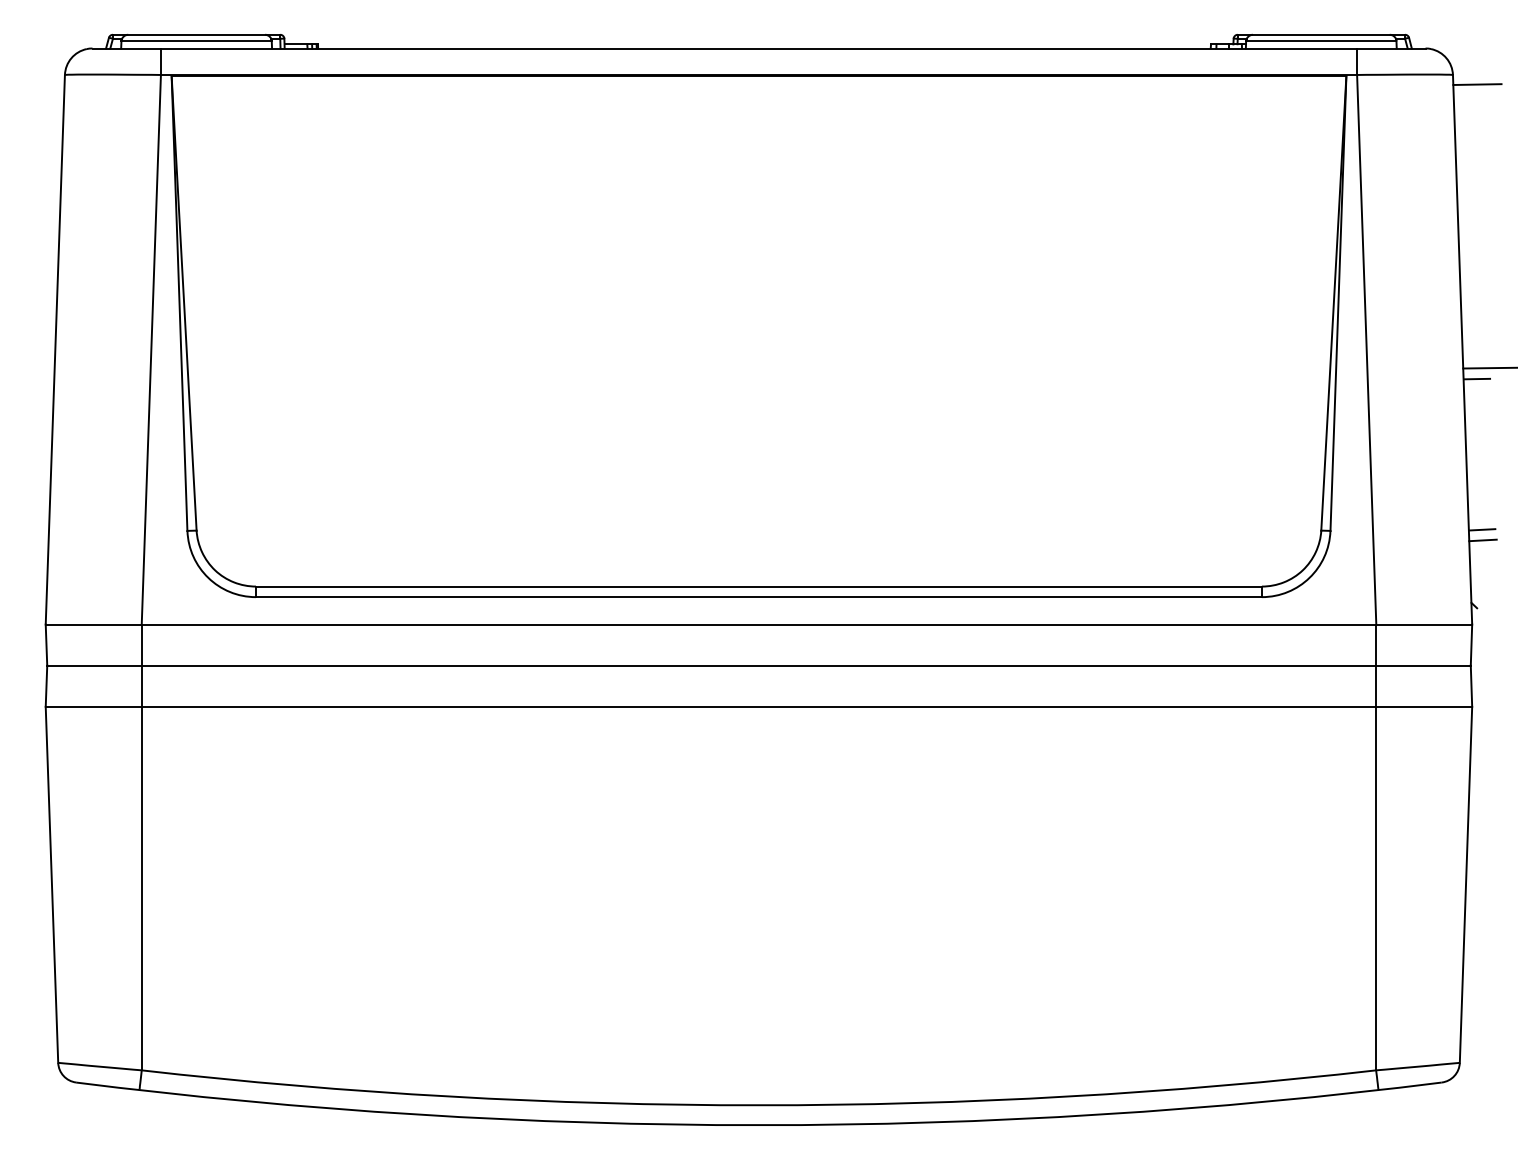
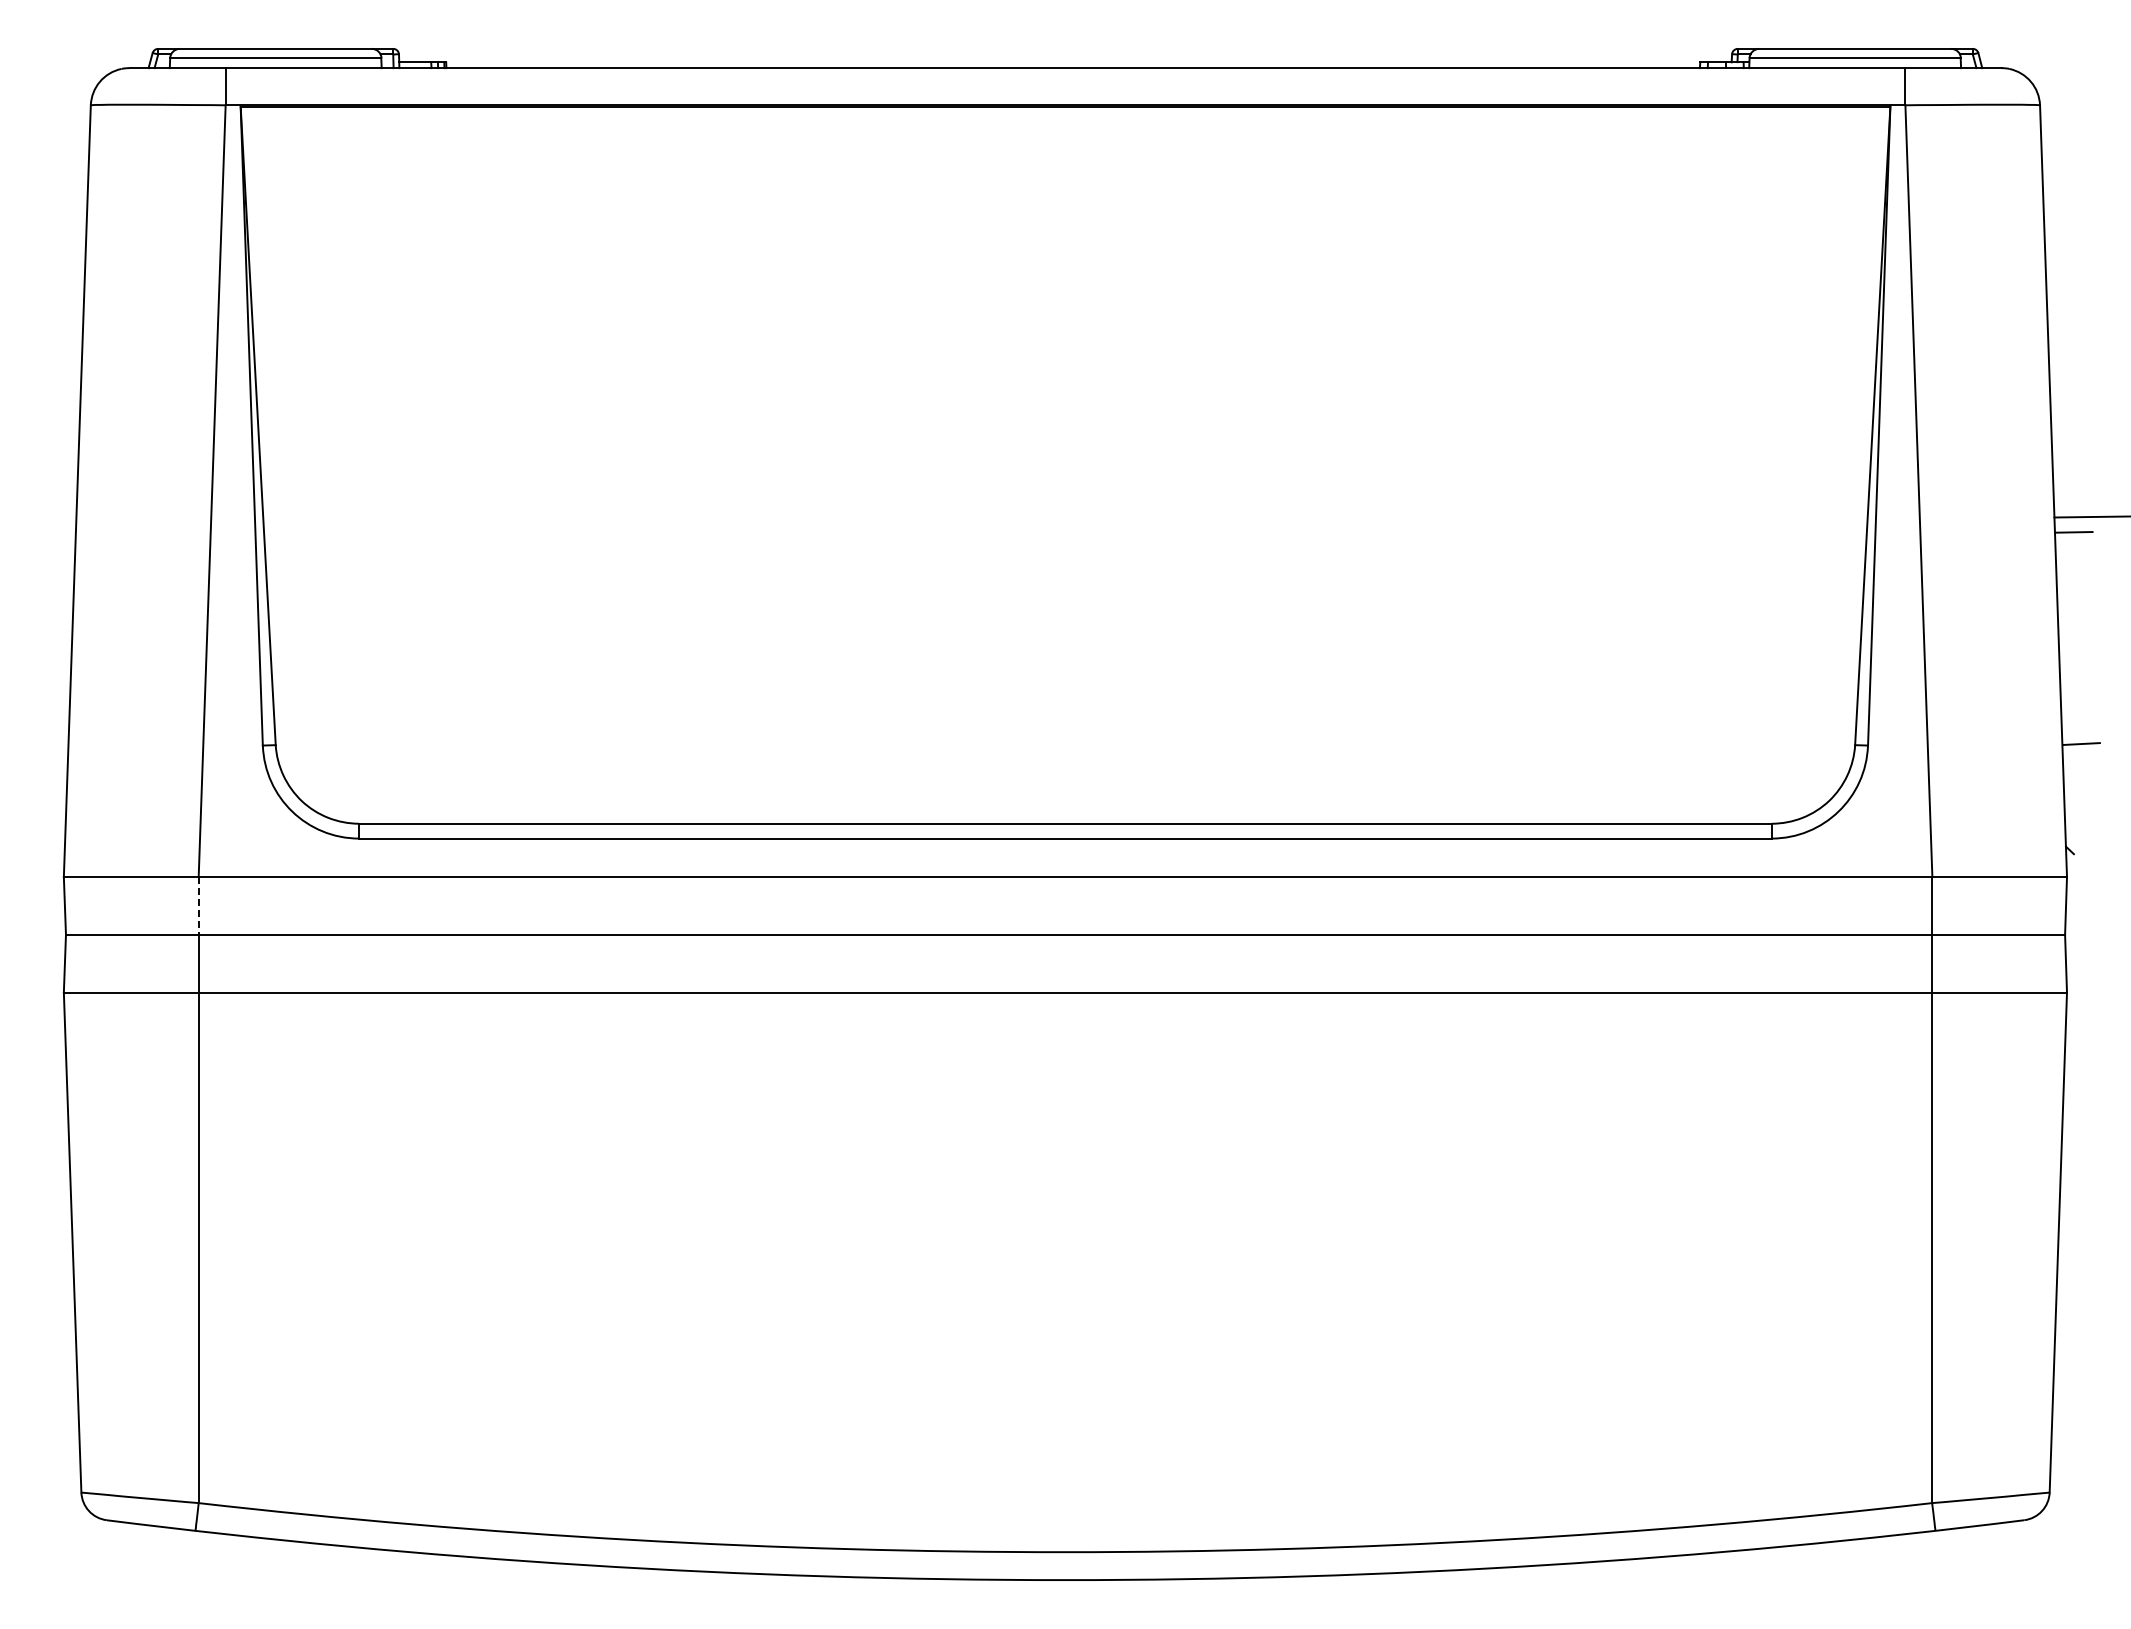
line: (1477, 84) -> (2074, 118), removed
line: (1482, 540) -> (2081, 758), removed
line: (141, 644) -> (198, 905), solid -> dashed

